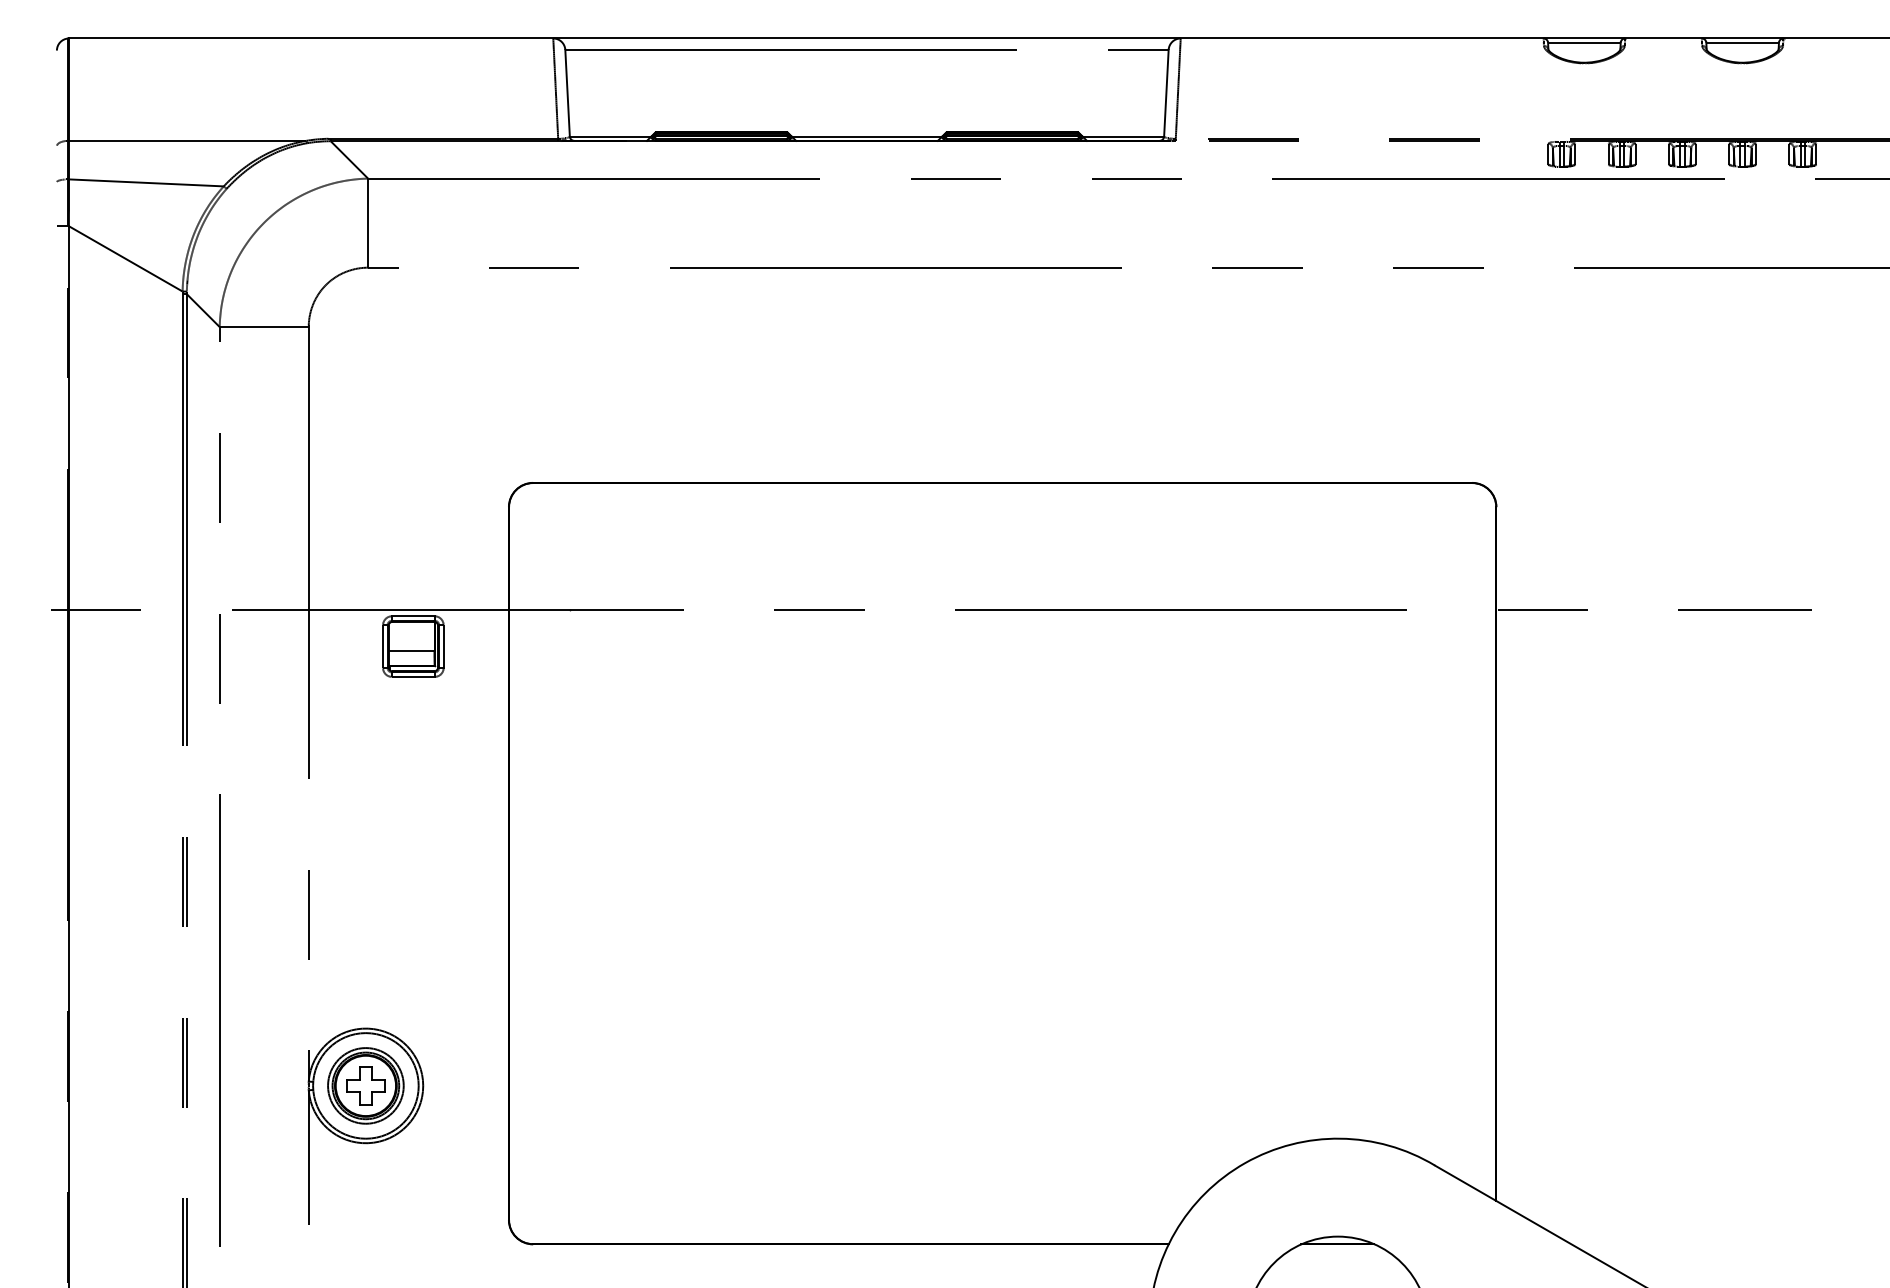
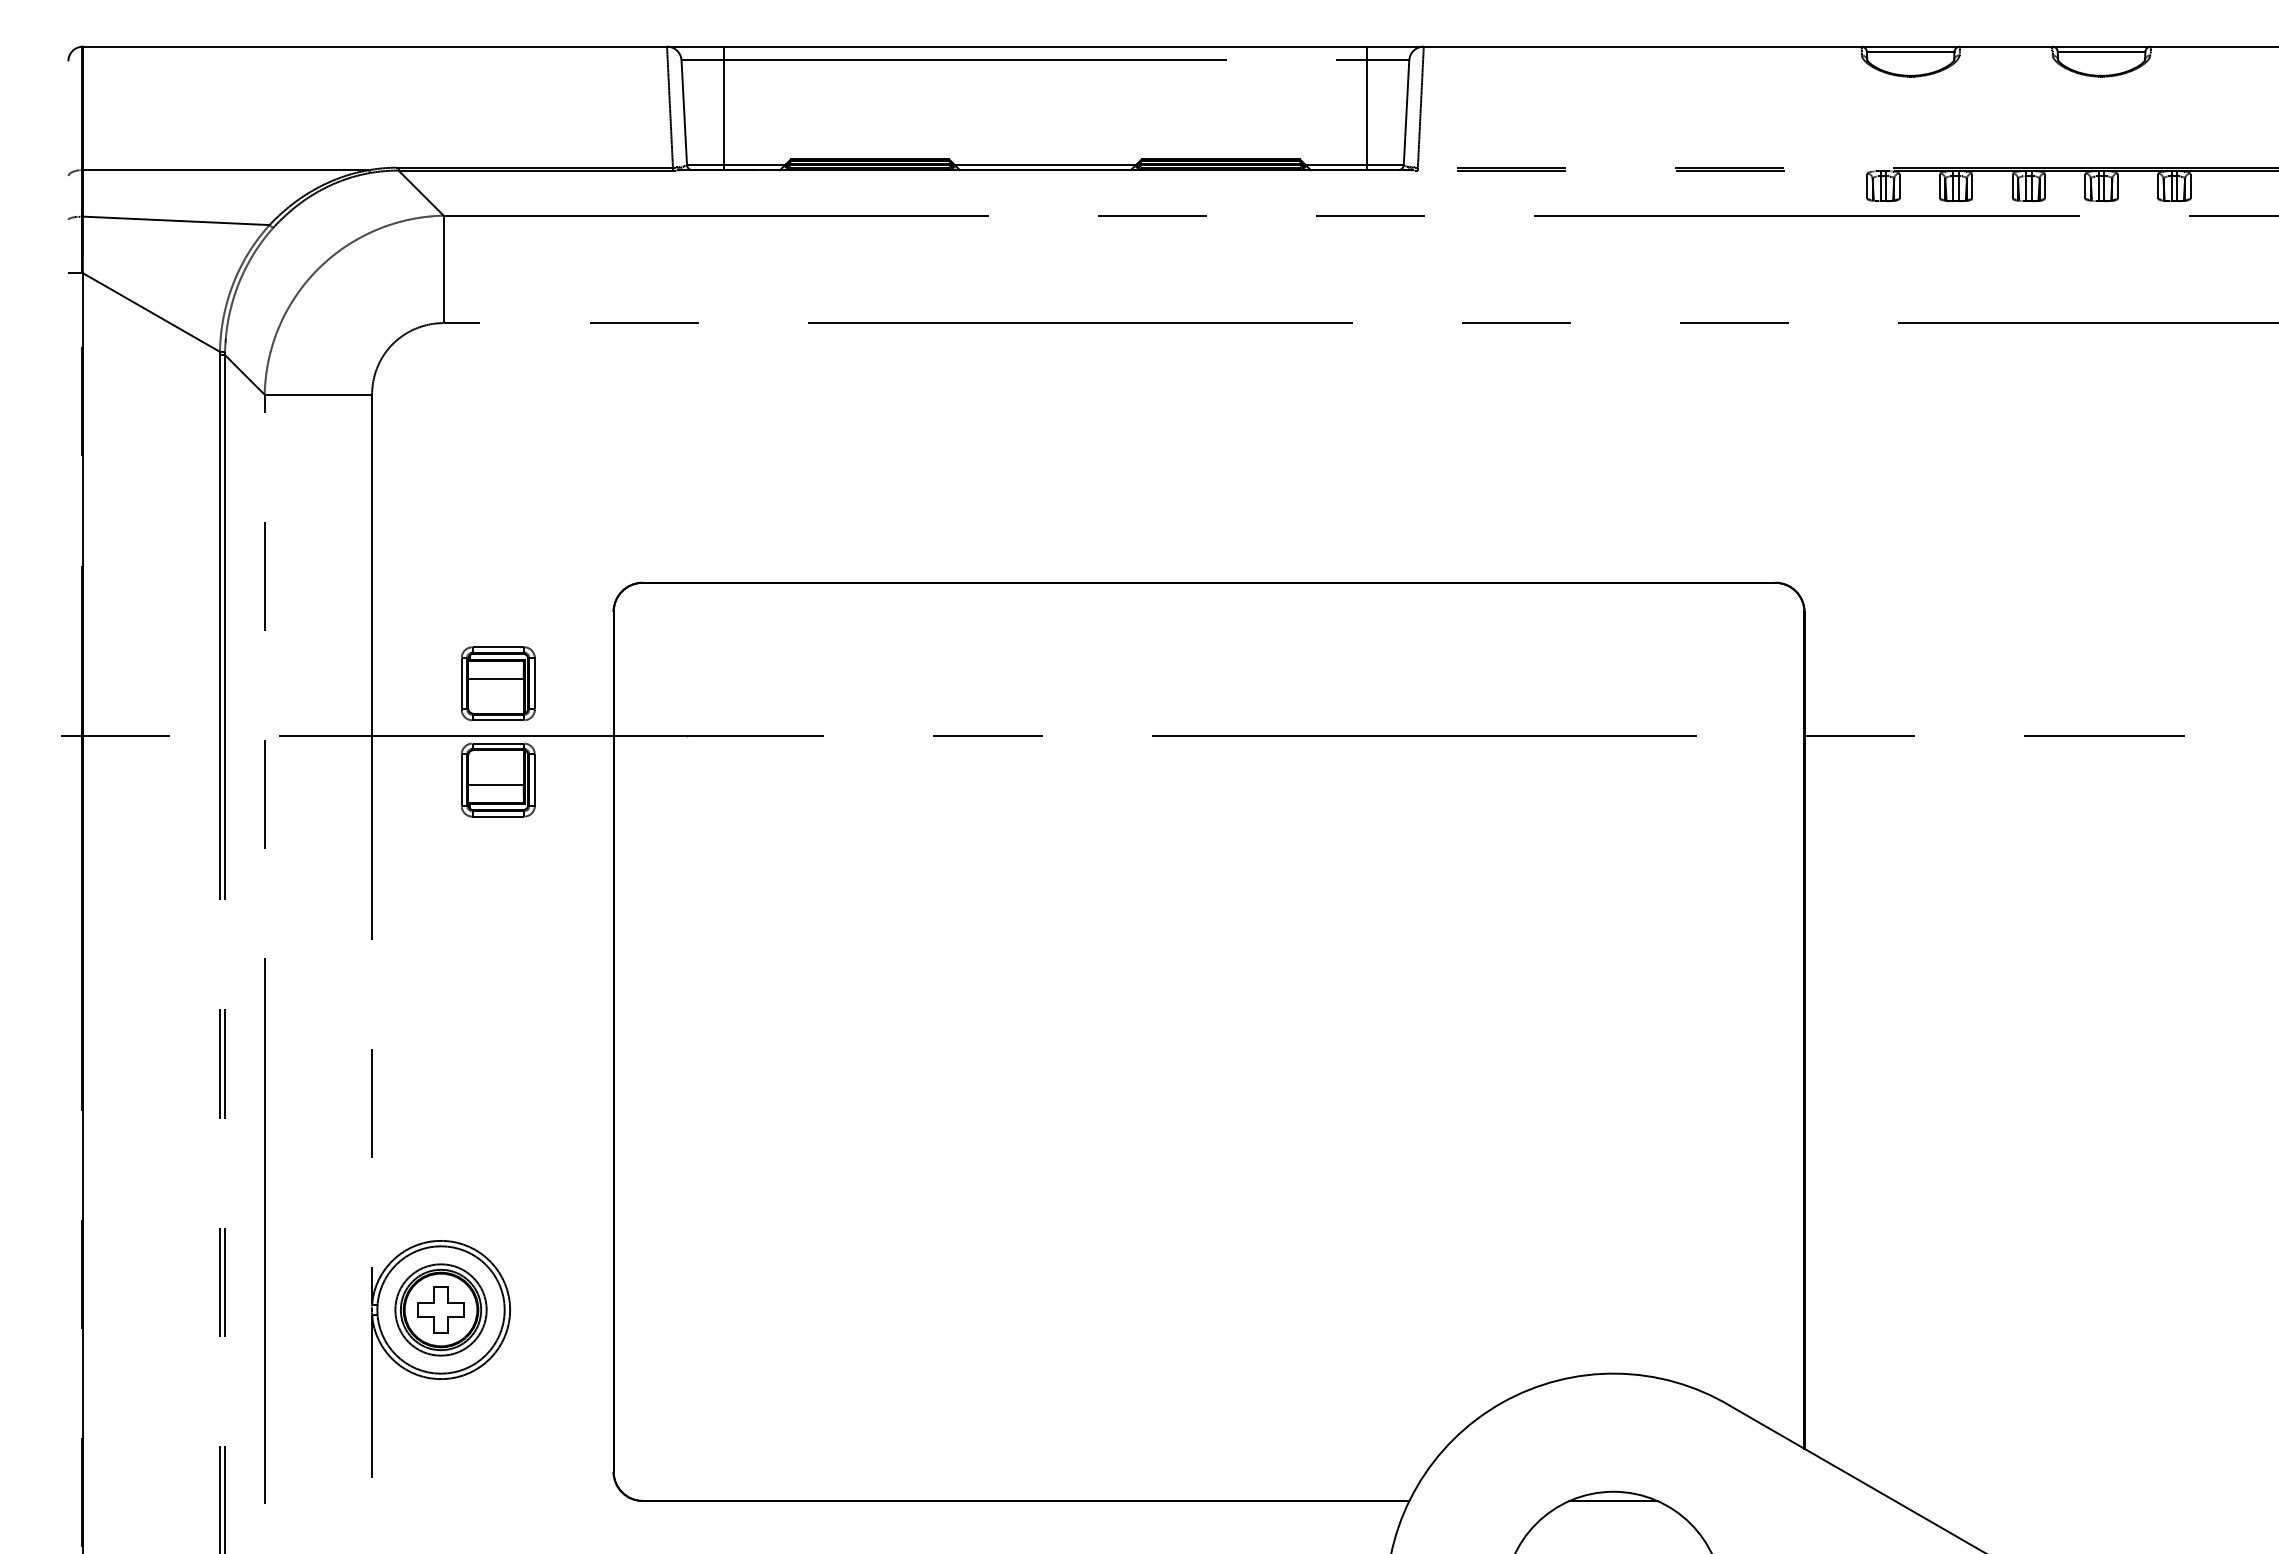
line: (600, 89) -> (723, 108), added
line: (1134, 89) -> (1367, 108), added
part: (412, 566) -> (497, 683), added

